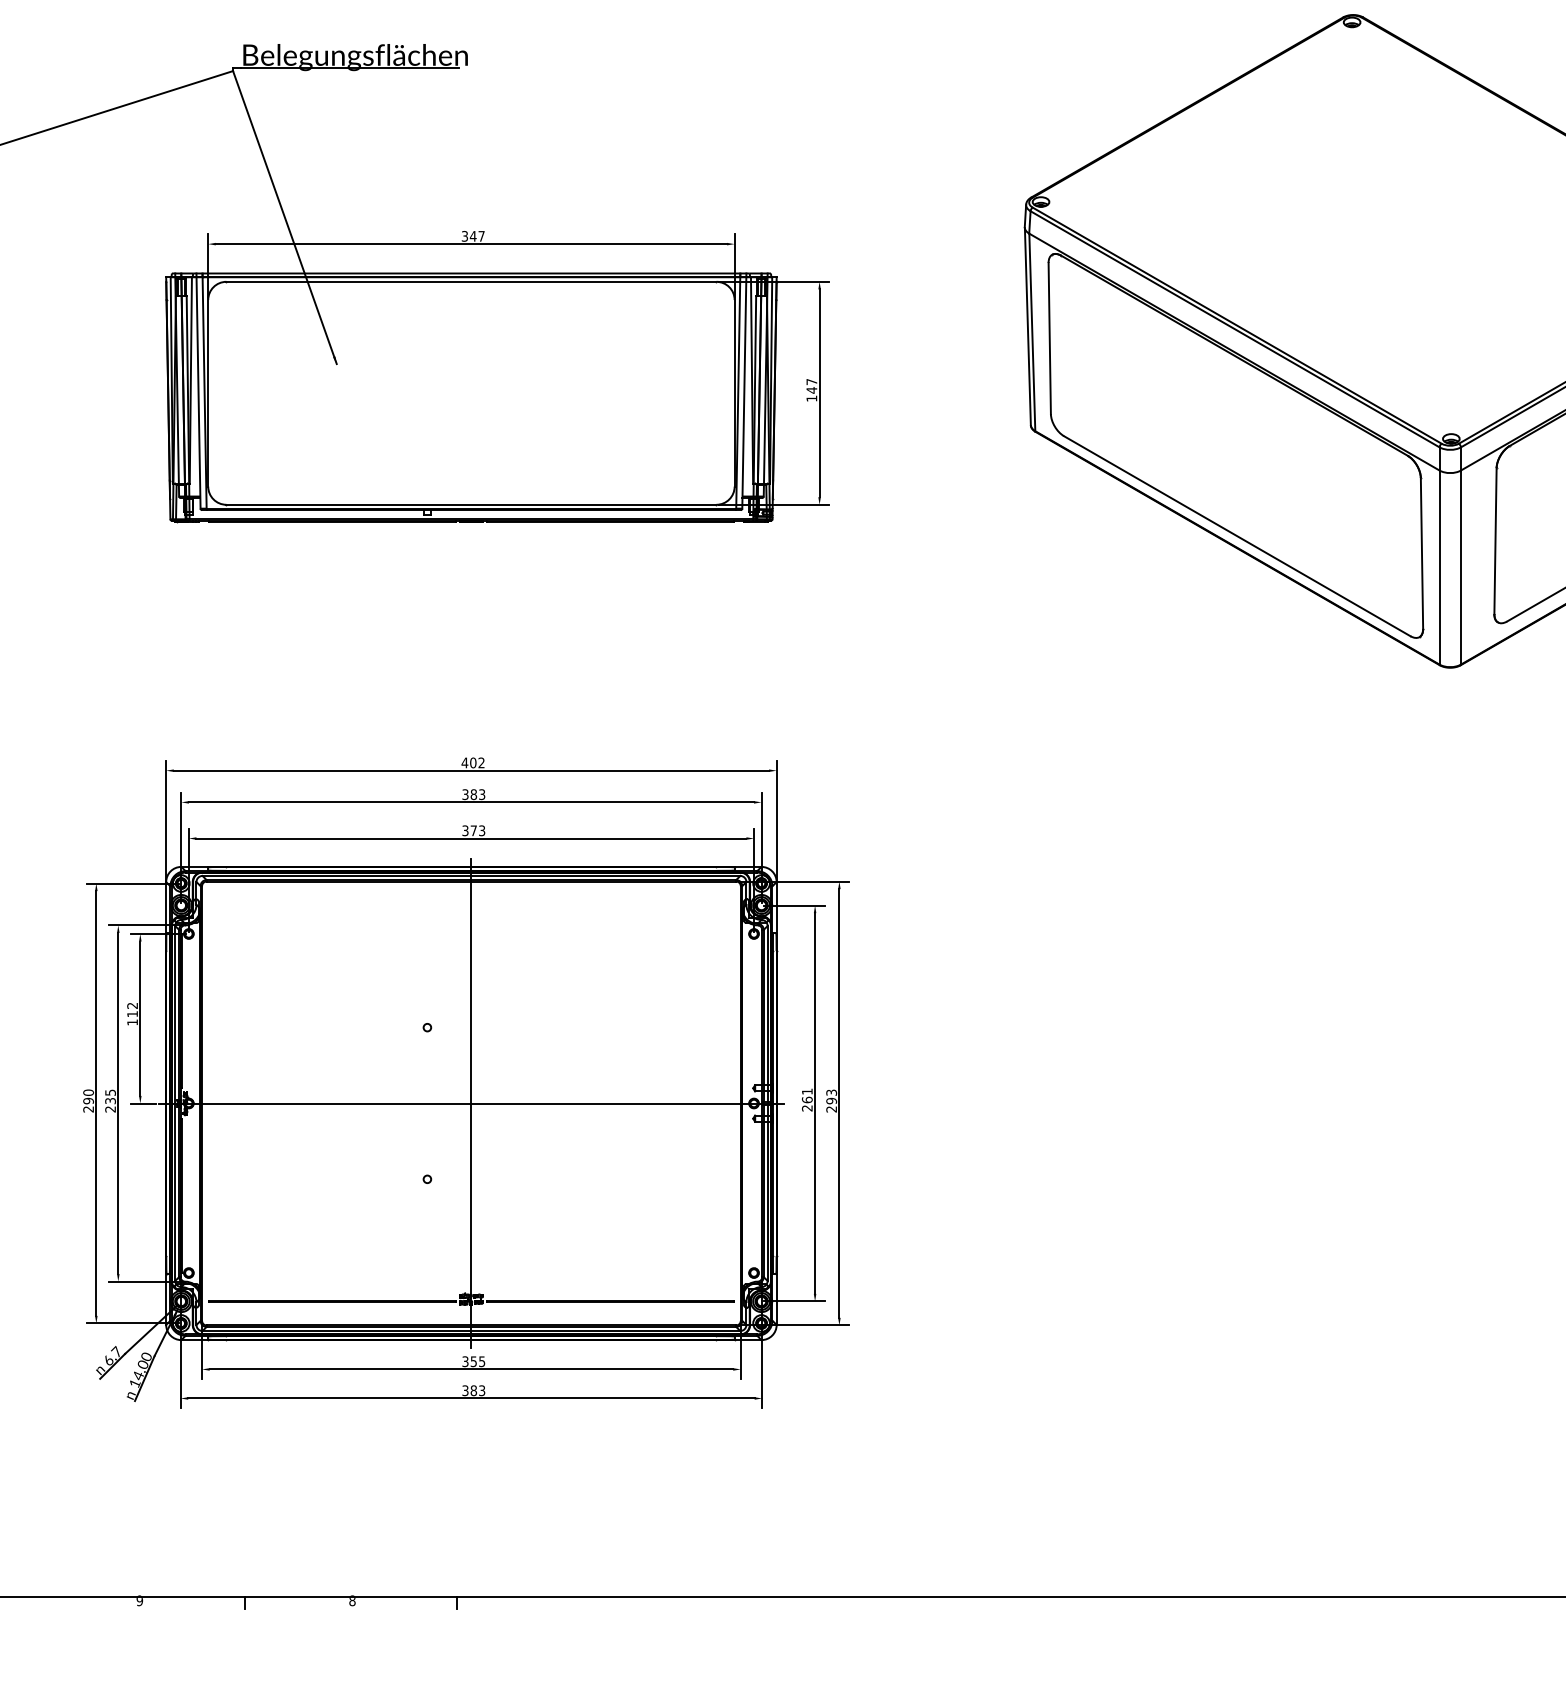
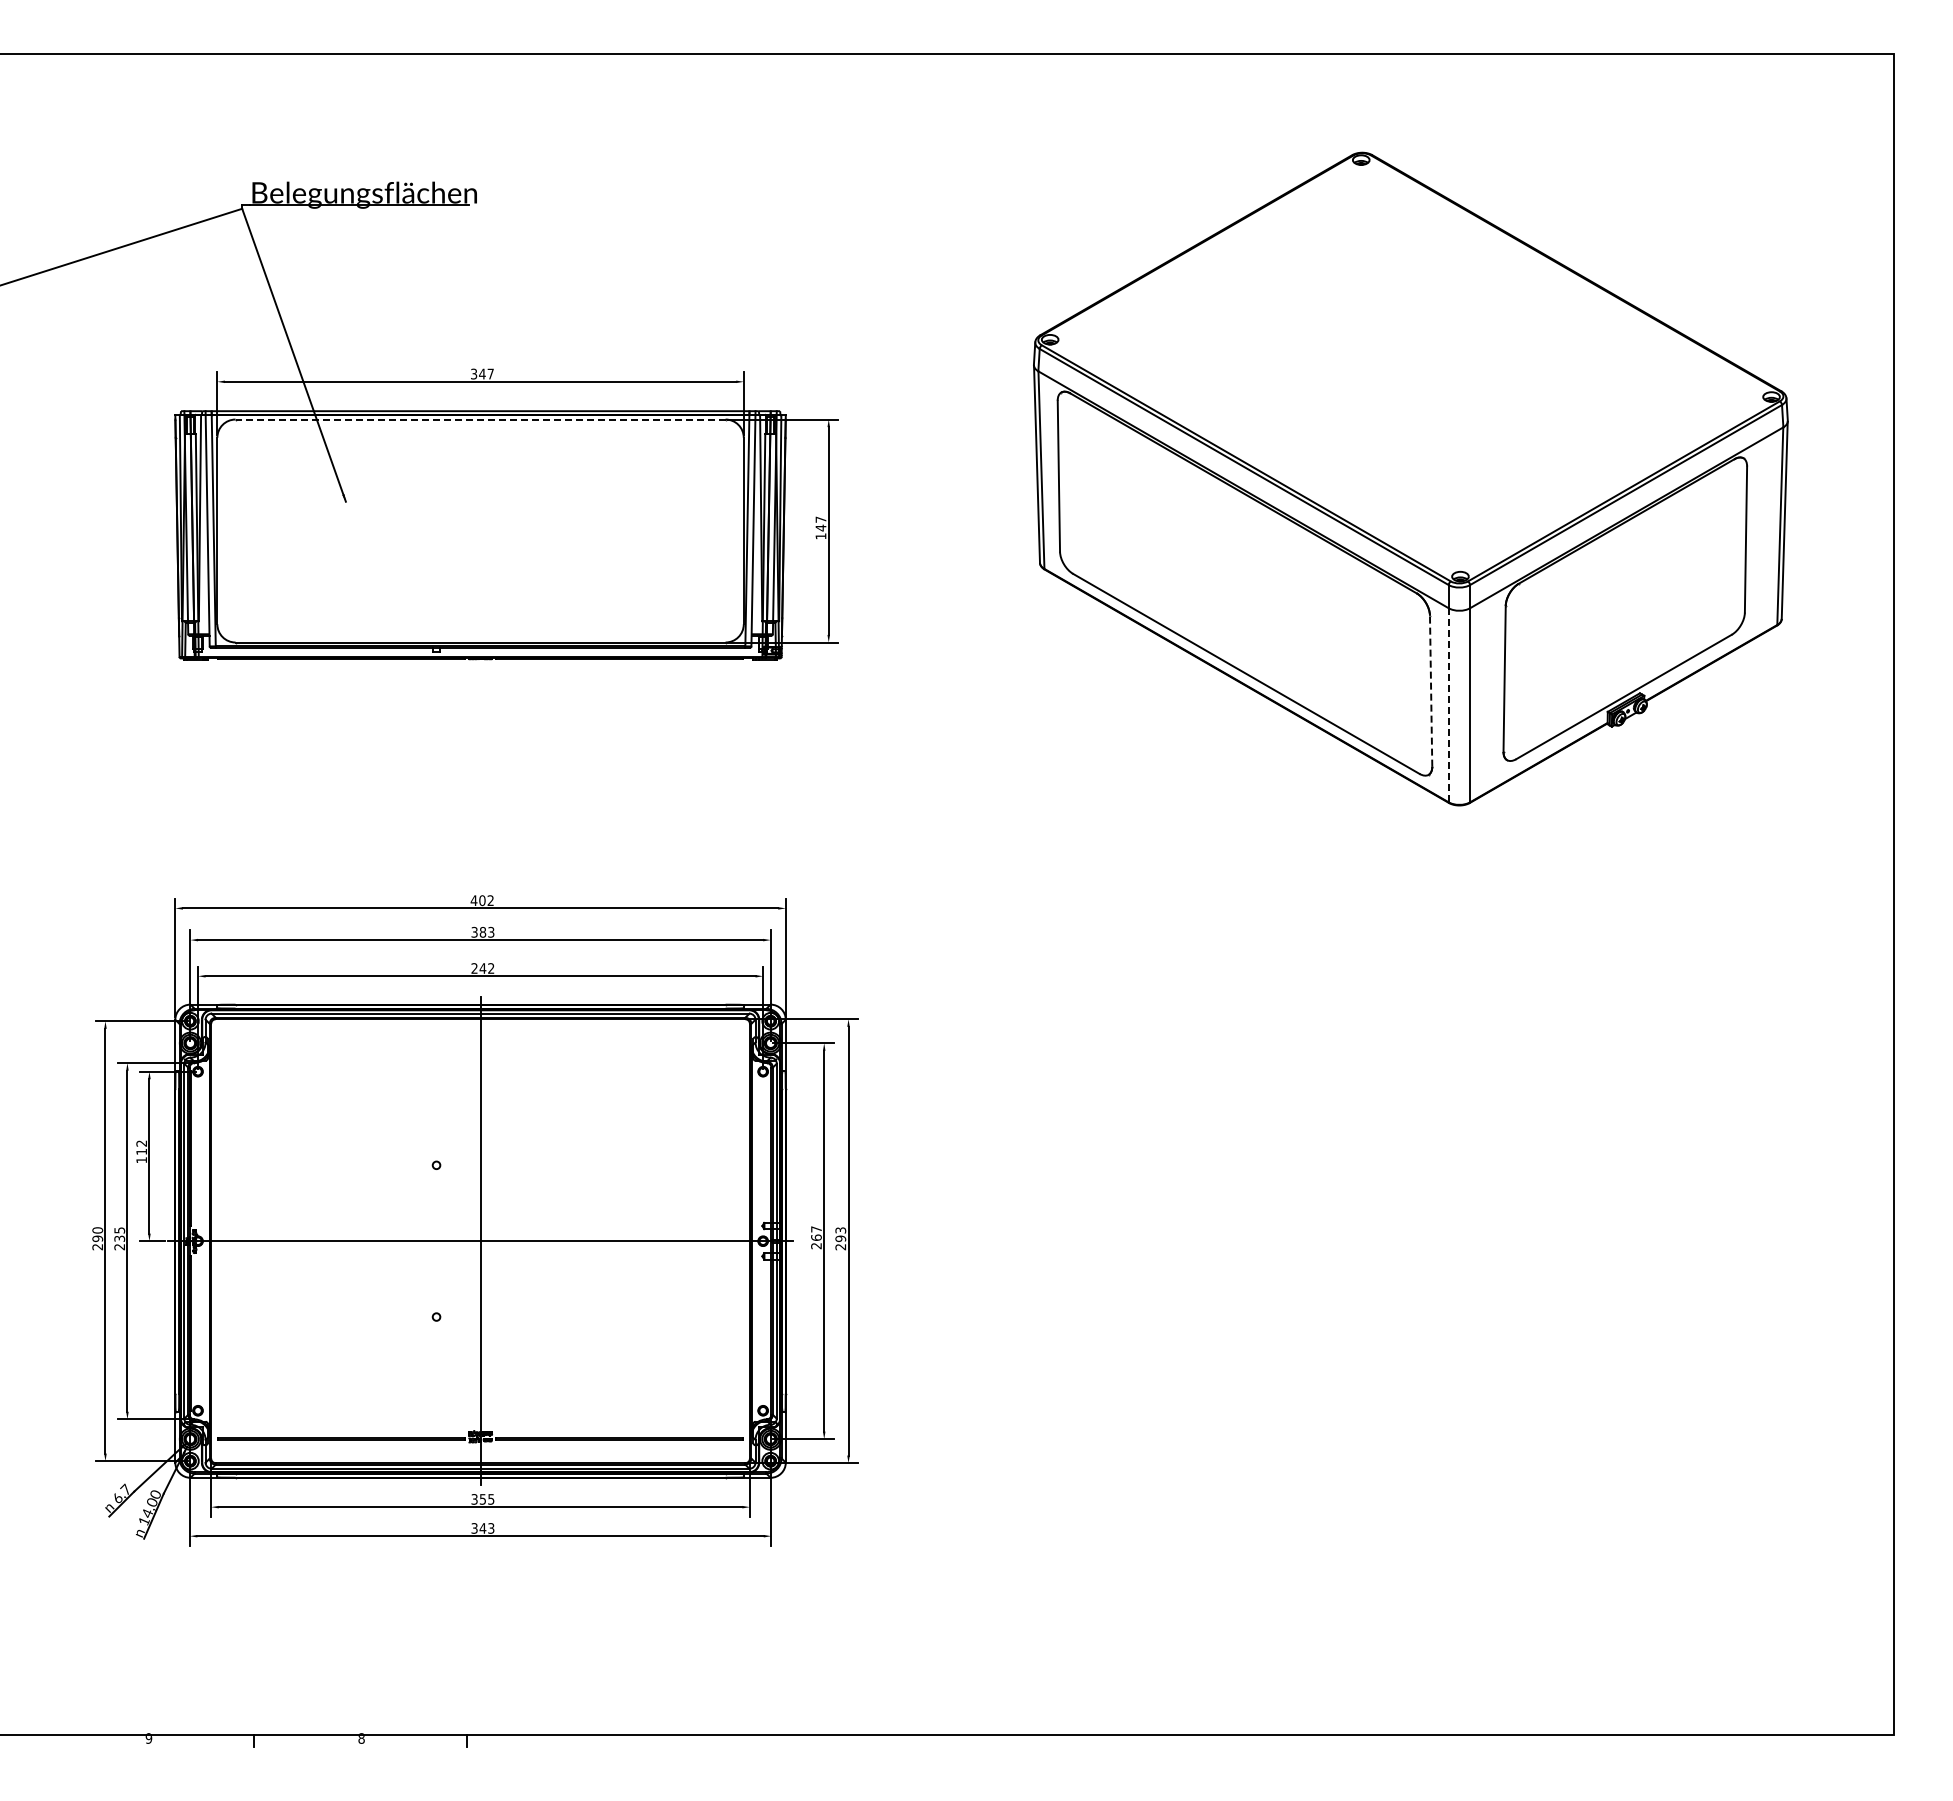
line: (471, 281) -> (480, 419), solid -> dashed
line: (1422, 553) -> (1431, 691), solid -> dashed
line: (1439, 567) -> (1448, 705), solid -> dashed
text: (473, 830) -> (482, 968), 373 -> 242
text: (807, 1091) -> (816, 1229), 261 -> 267
text: (473, 1390) -> (482, 1528), 383 -> 343

